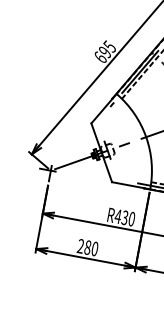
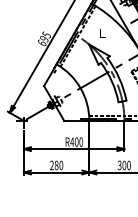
text: (124, 216) -> (76, 141), R430 -> R400

